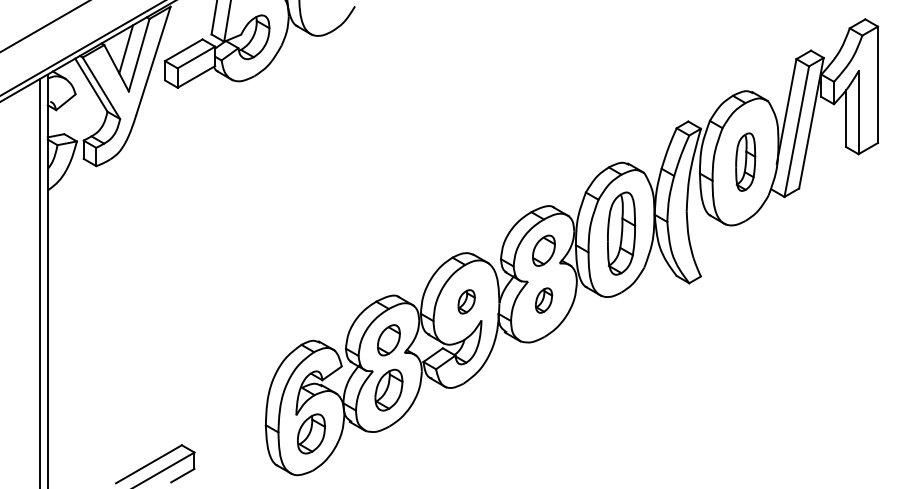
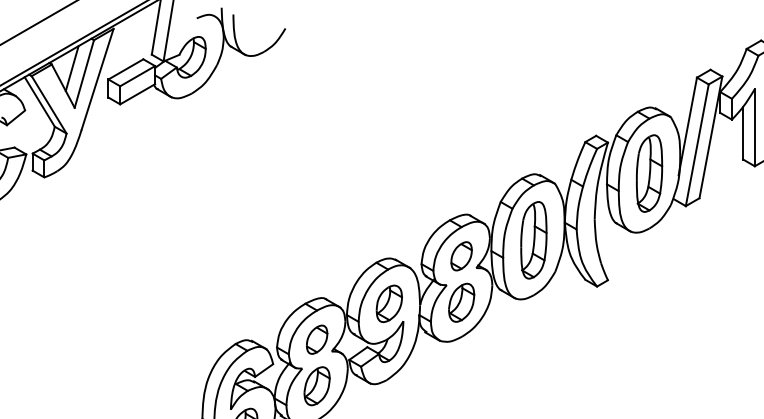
part: (745, 162) -> (649, 174), size x1.43
part: (543, 300) -> (461, 302), size x1.67
part: (466, 301) -> (389, 303), size x1.67

